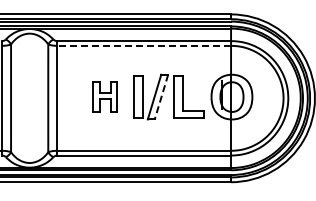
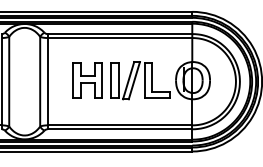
line: (144, 45) -> (120, 37), dashed -> solid
part: (105, 96) -> (87, 80), size x1.43
line: (161, 97) -> (134, 81), dashed -> solid

